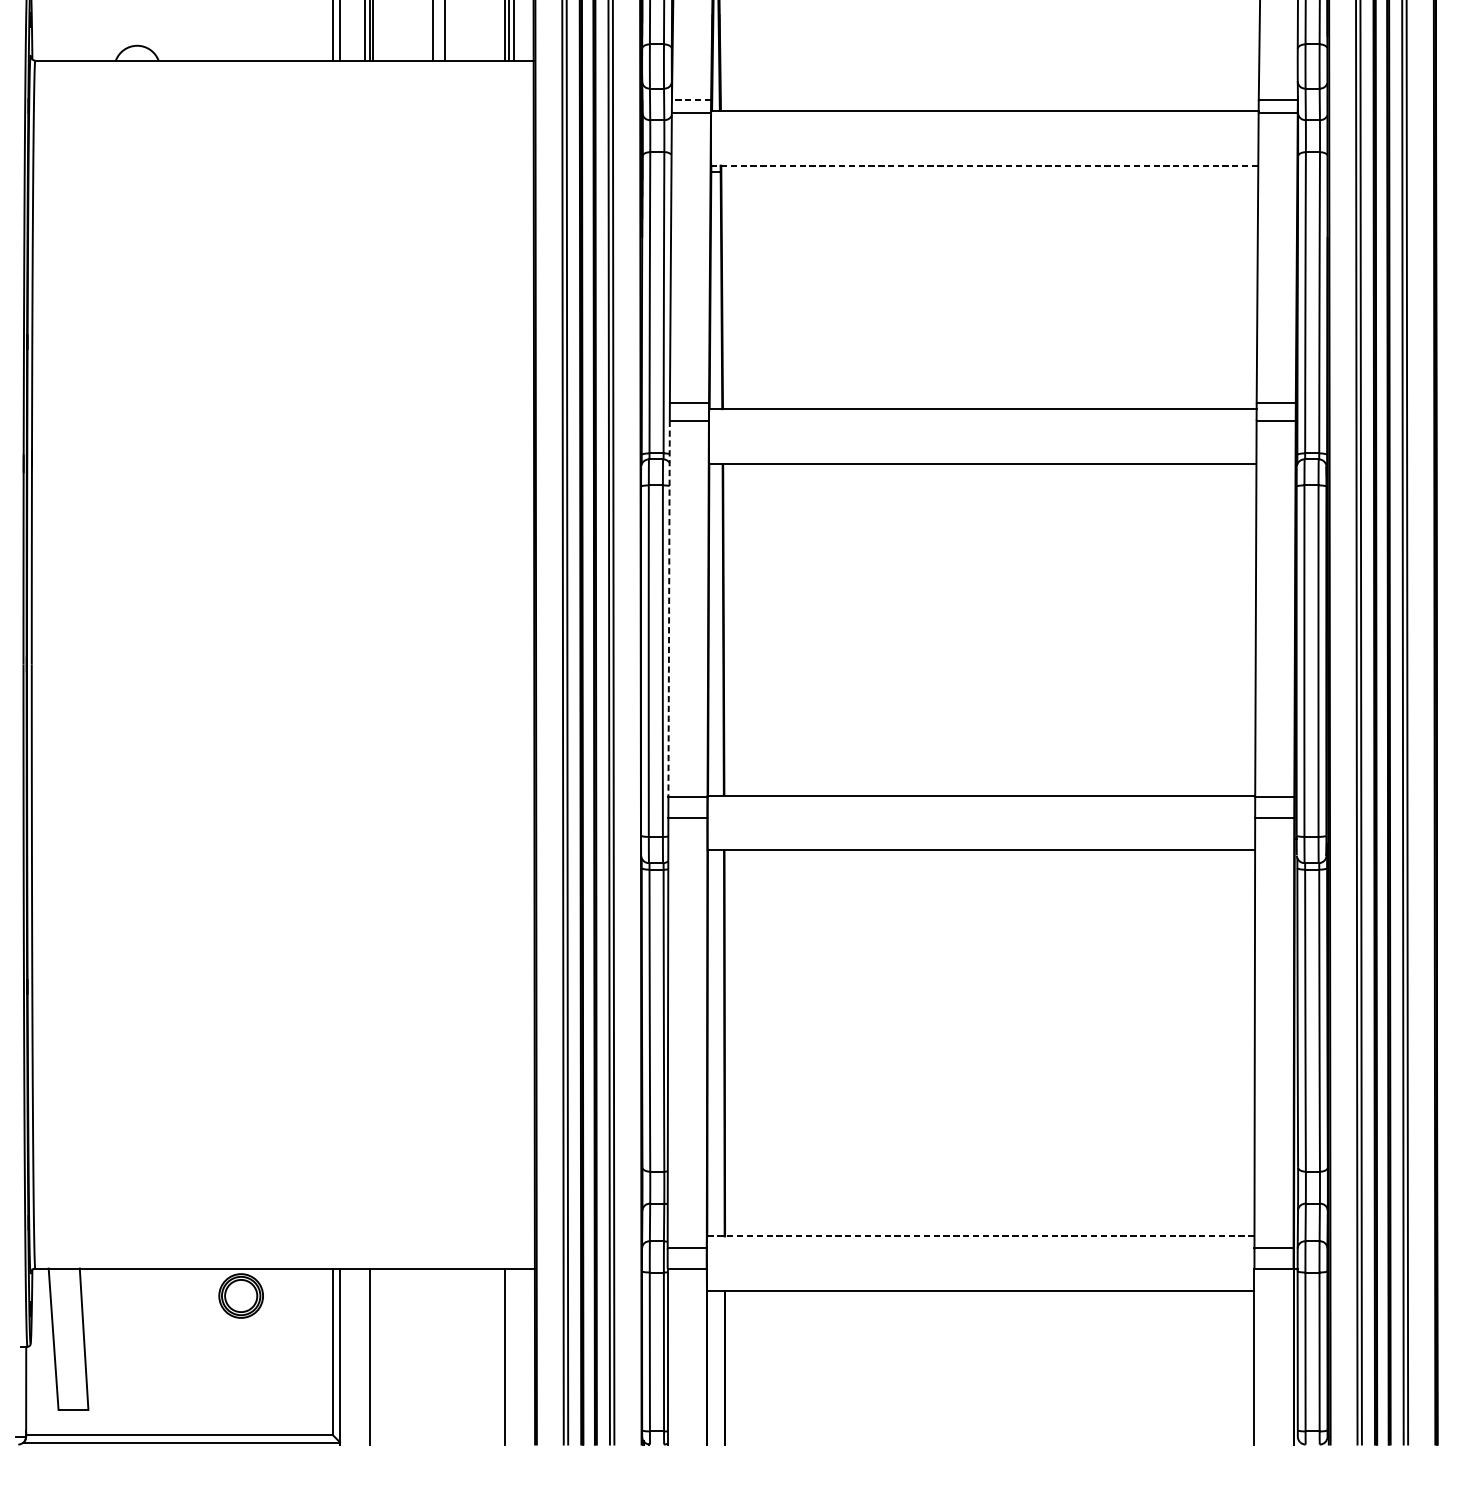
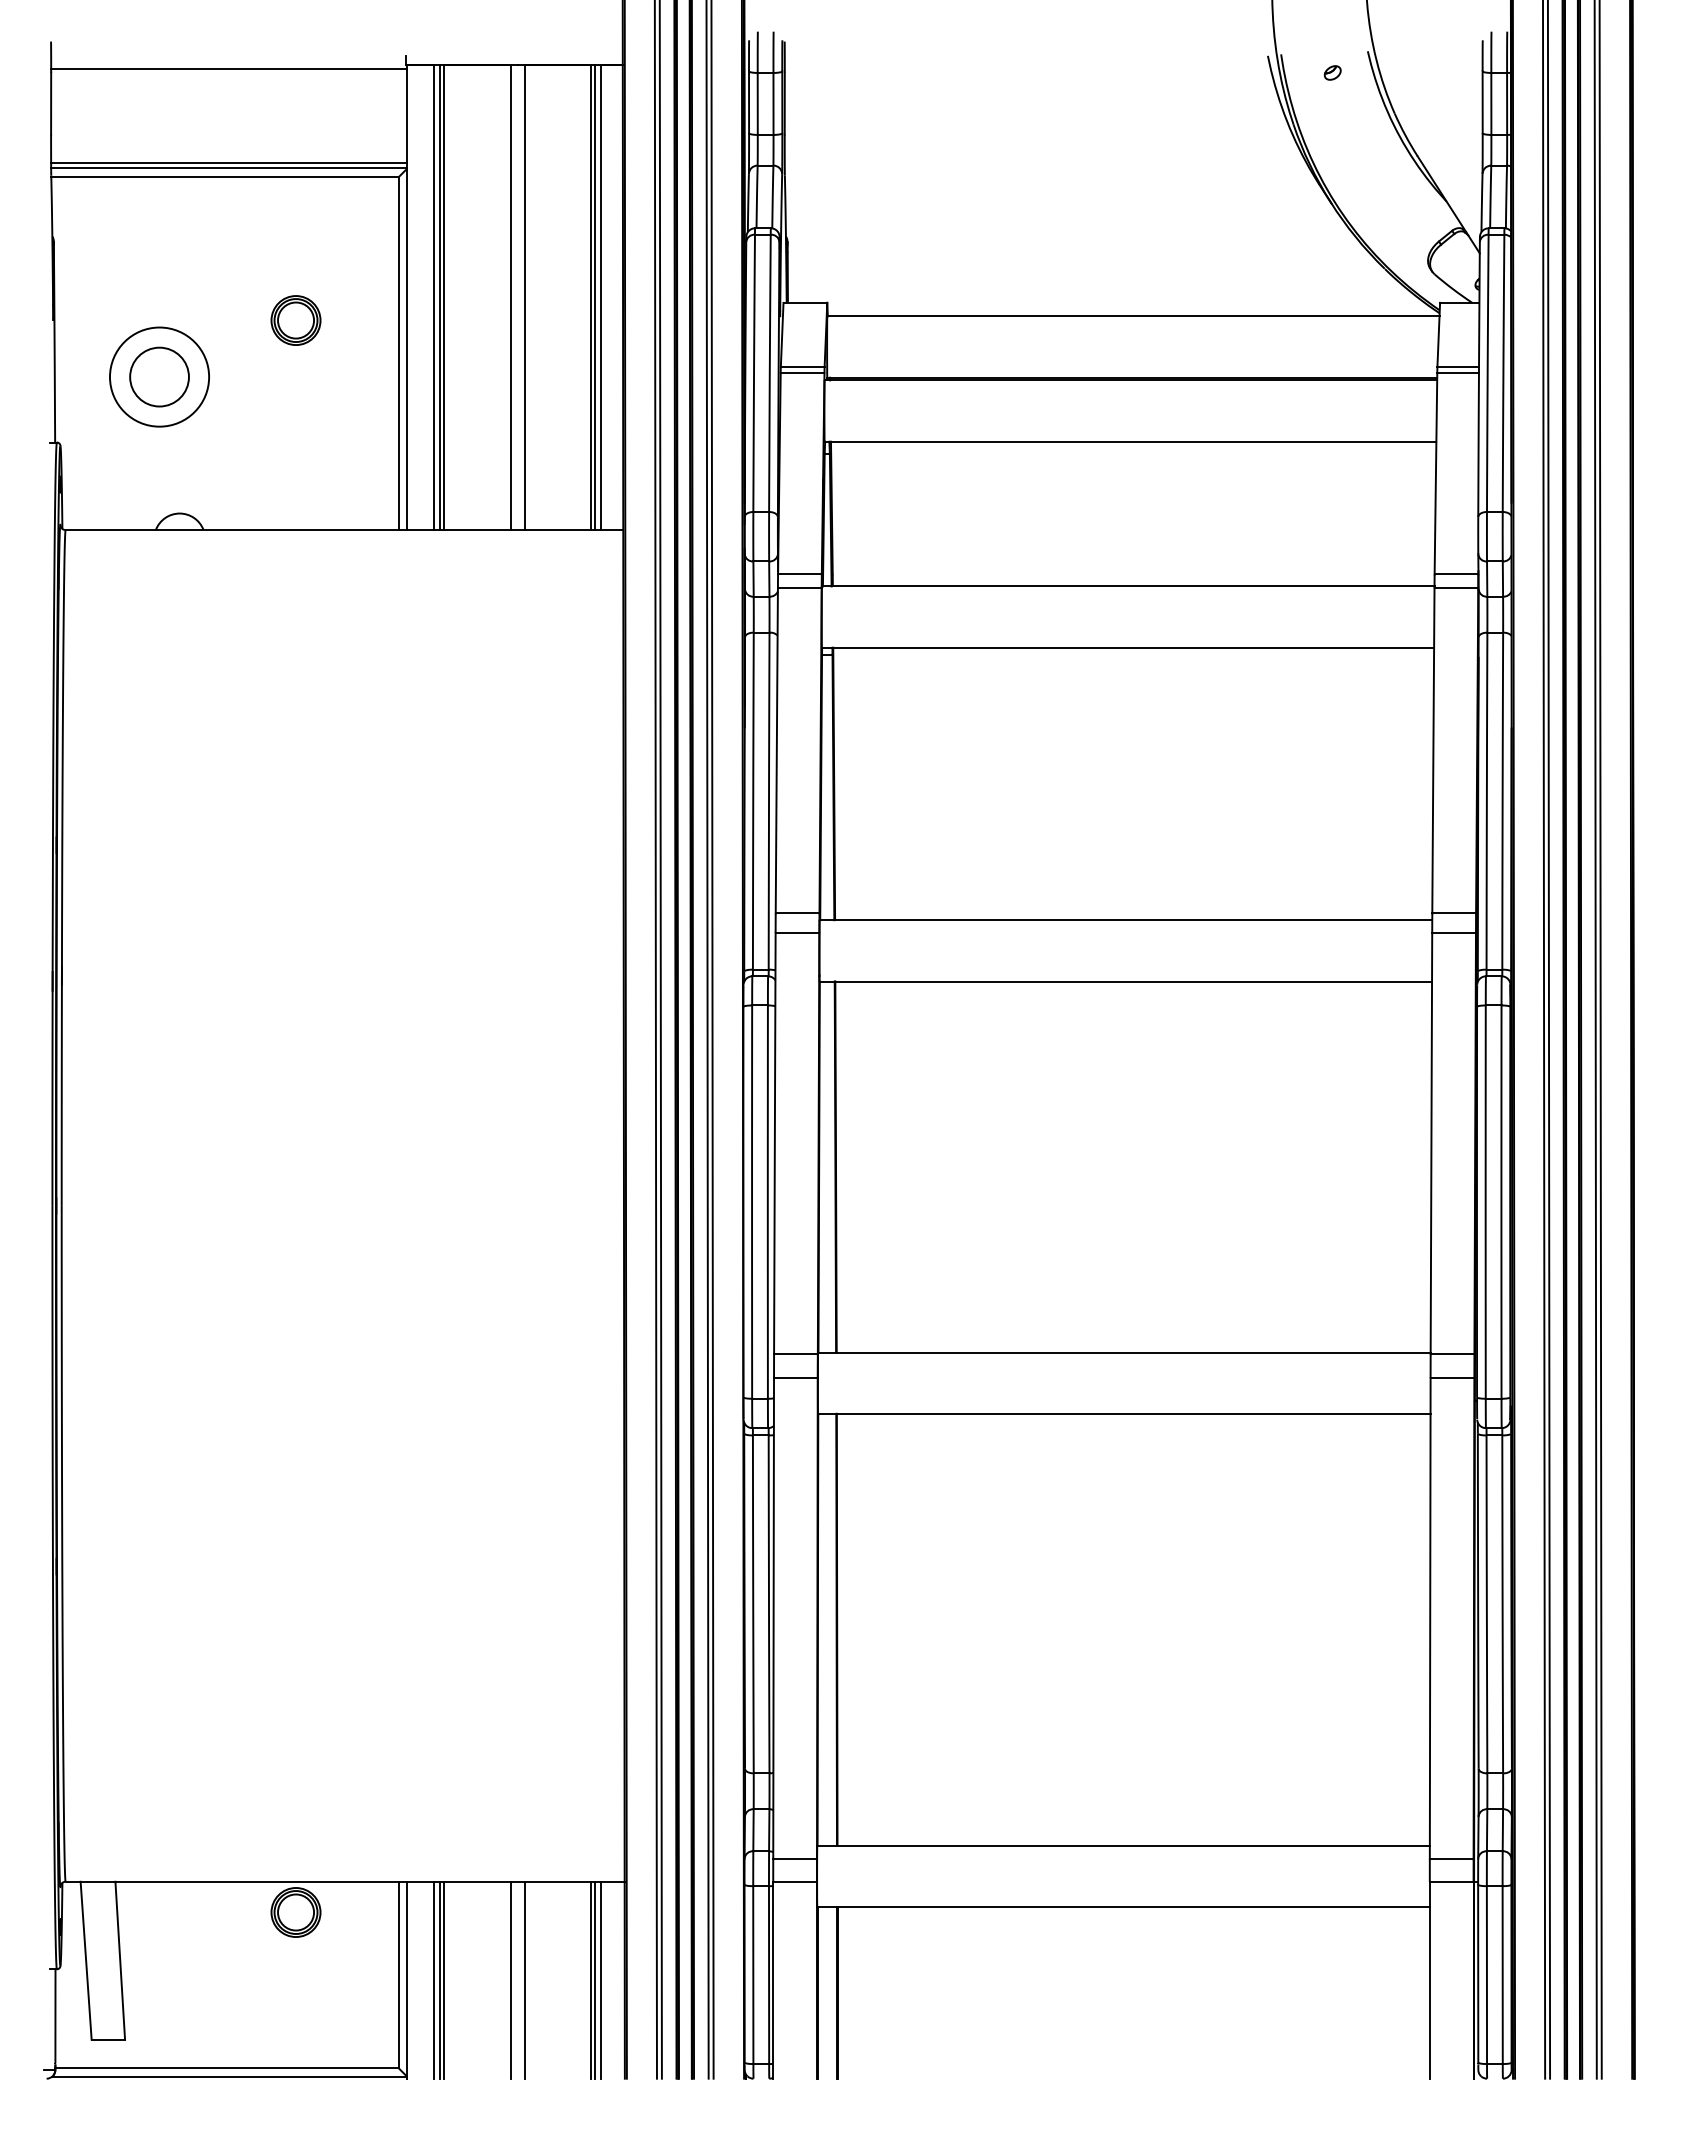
line: (691, 100) -> (799, 574), dashed -> solid
line: (985, 165) -> (1128, 647), dashed -> solid
line: (668, 608) -> (774, 1143), dashed -> solid
line: (980, 1236) -> (1123, 1845), dashed -> solid
line: (364, 1355) -> (434, 1979), added
line: (373, 1355) -> (444, 1979), added
line: (432, 1355) -> (510, 1979), added
line: (445, 1355) -> (524, 1979), added
line: (508, 1355) -> (595, 1979), added
line: (513, 1355) -> (600, 1979), added

